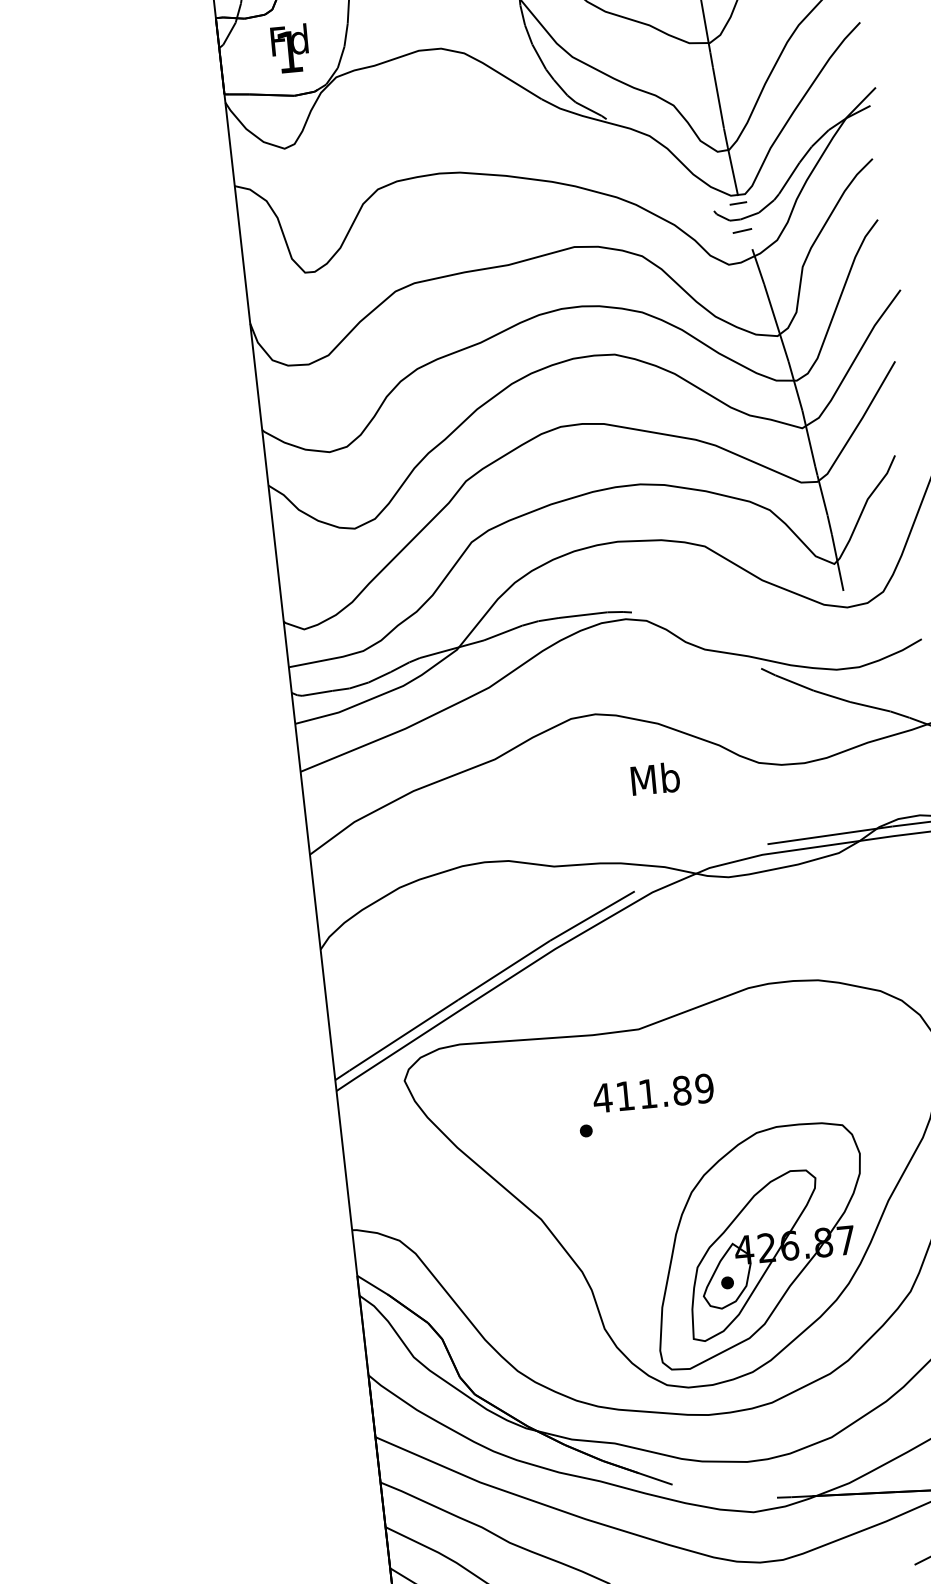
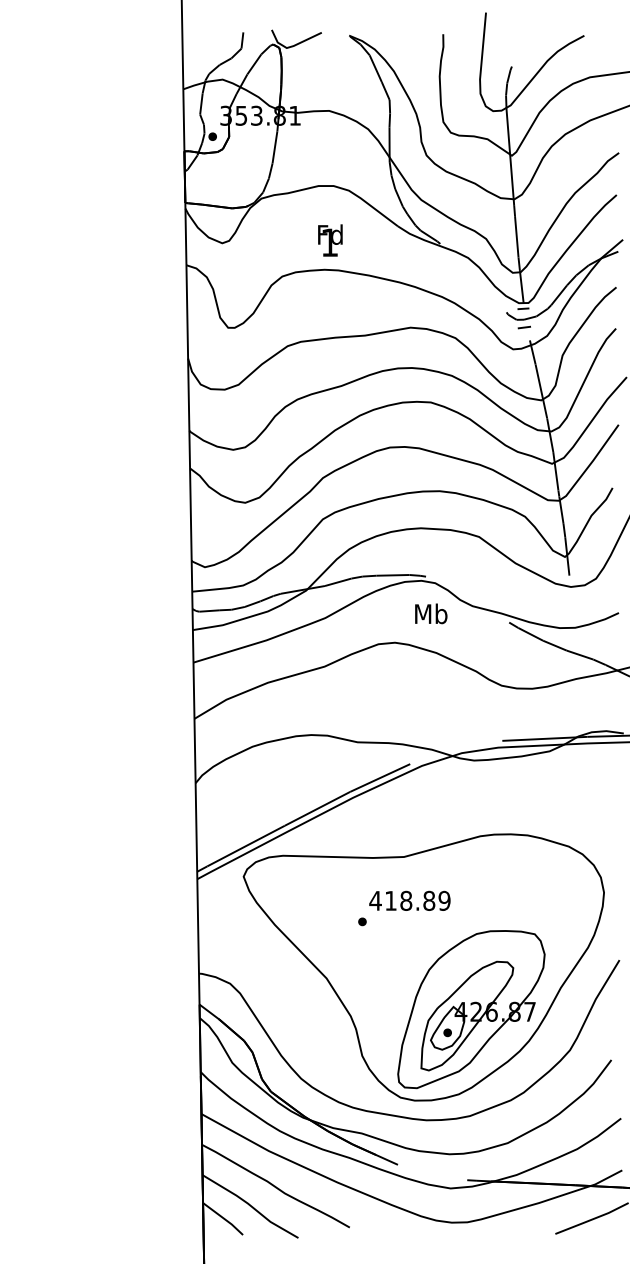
text: (290, 48) -> (330, 240), moved
text: (655, 778) -> (431, 613), moved
text: (648, 1093) -> (406, 900), 411.89 -> 418.89

